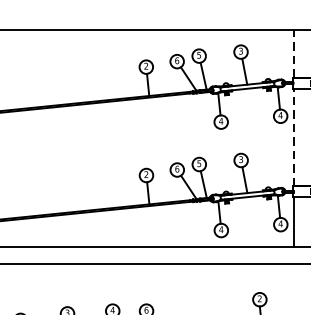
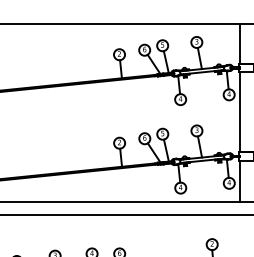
line: (294, 53) -> (240, 43), dashed -> solid
line: (294, 137) -> (240, 112), dashed -> solid

